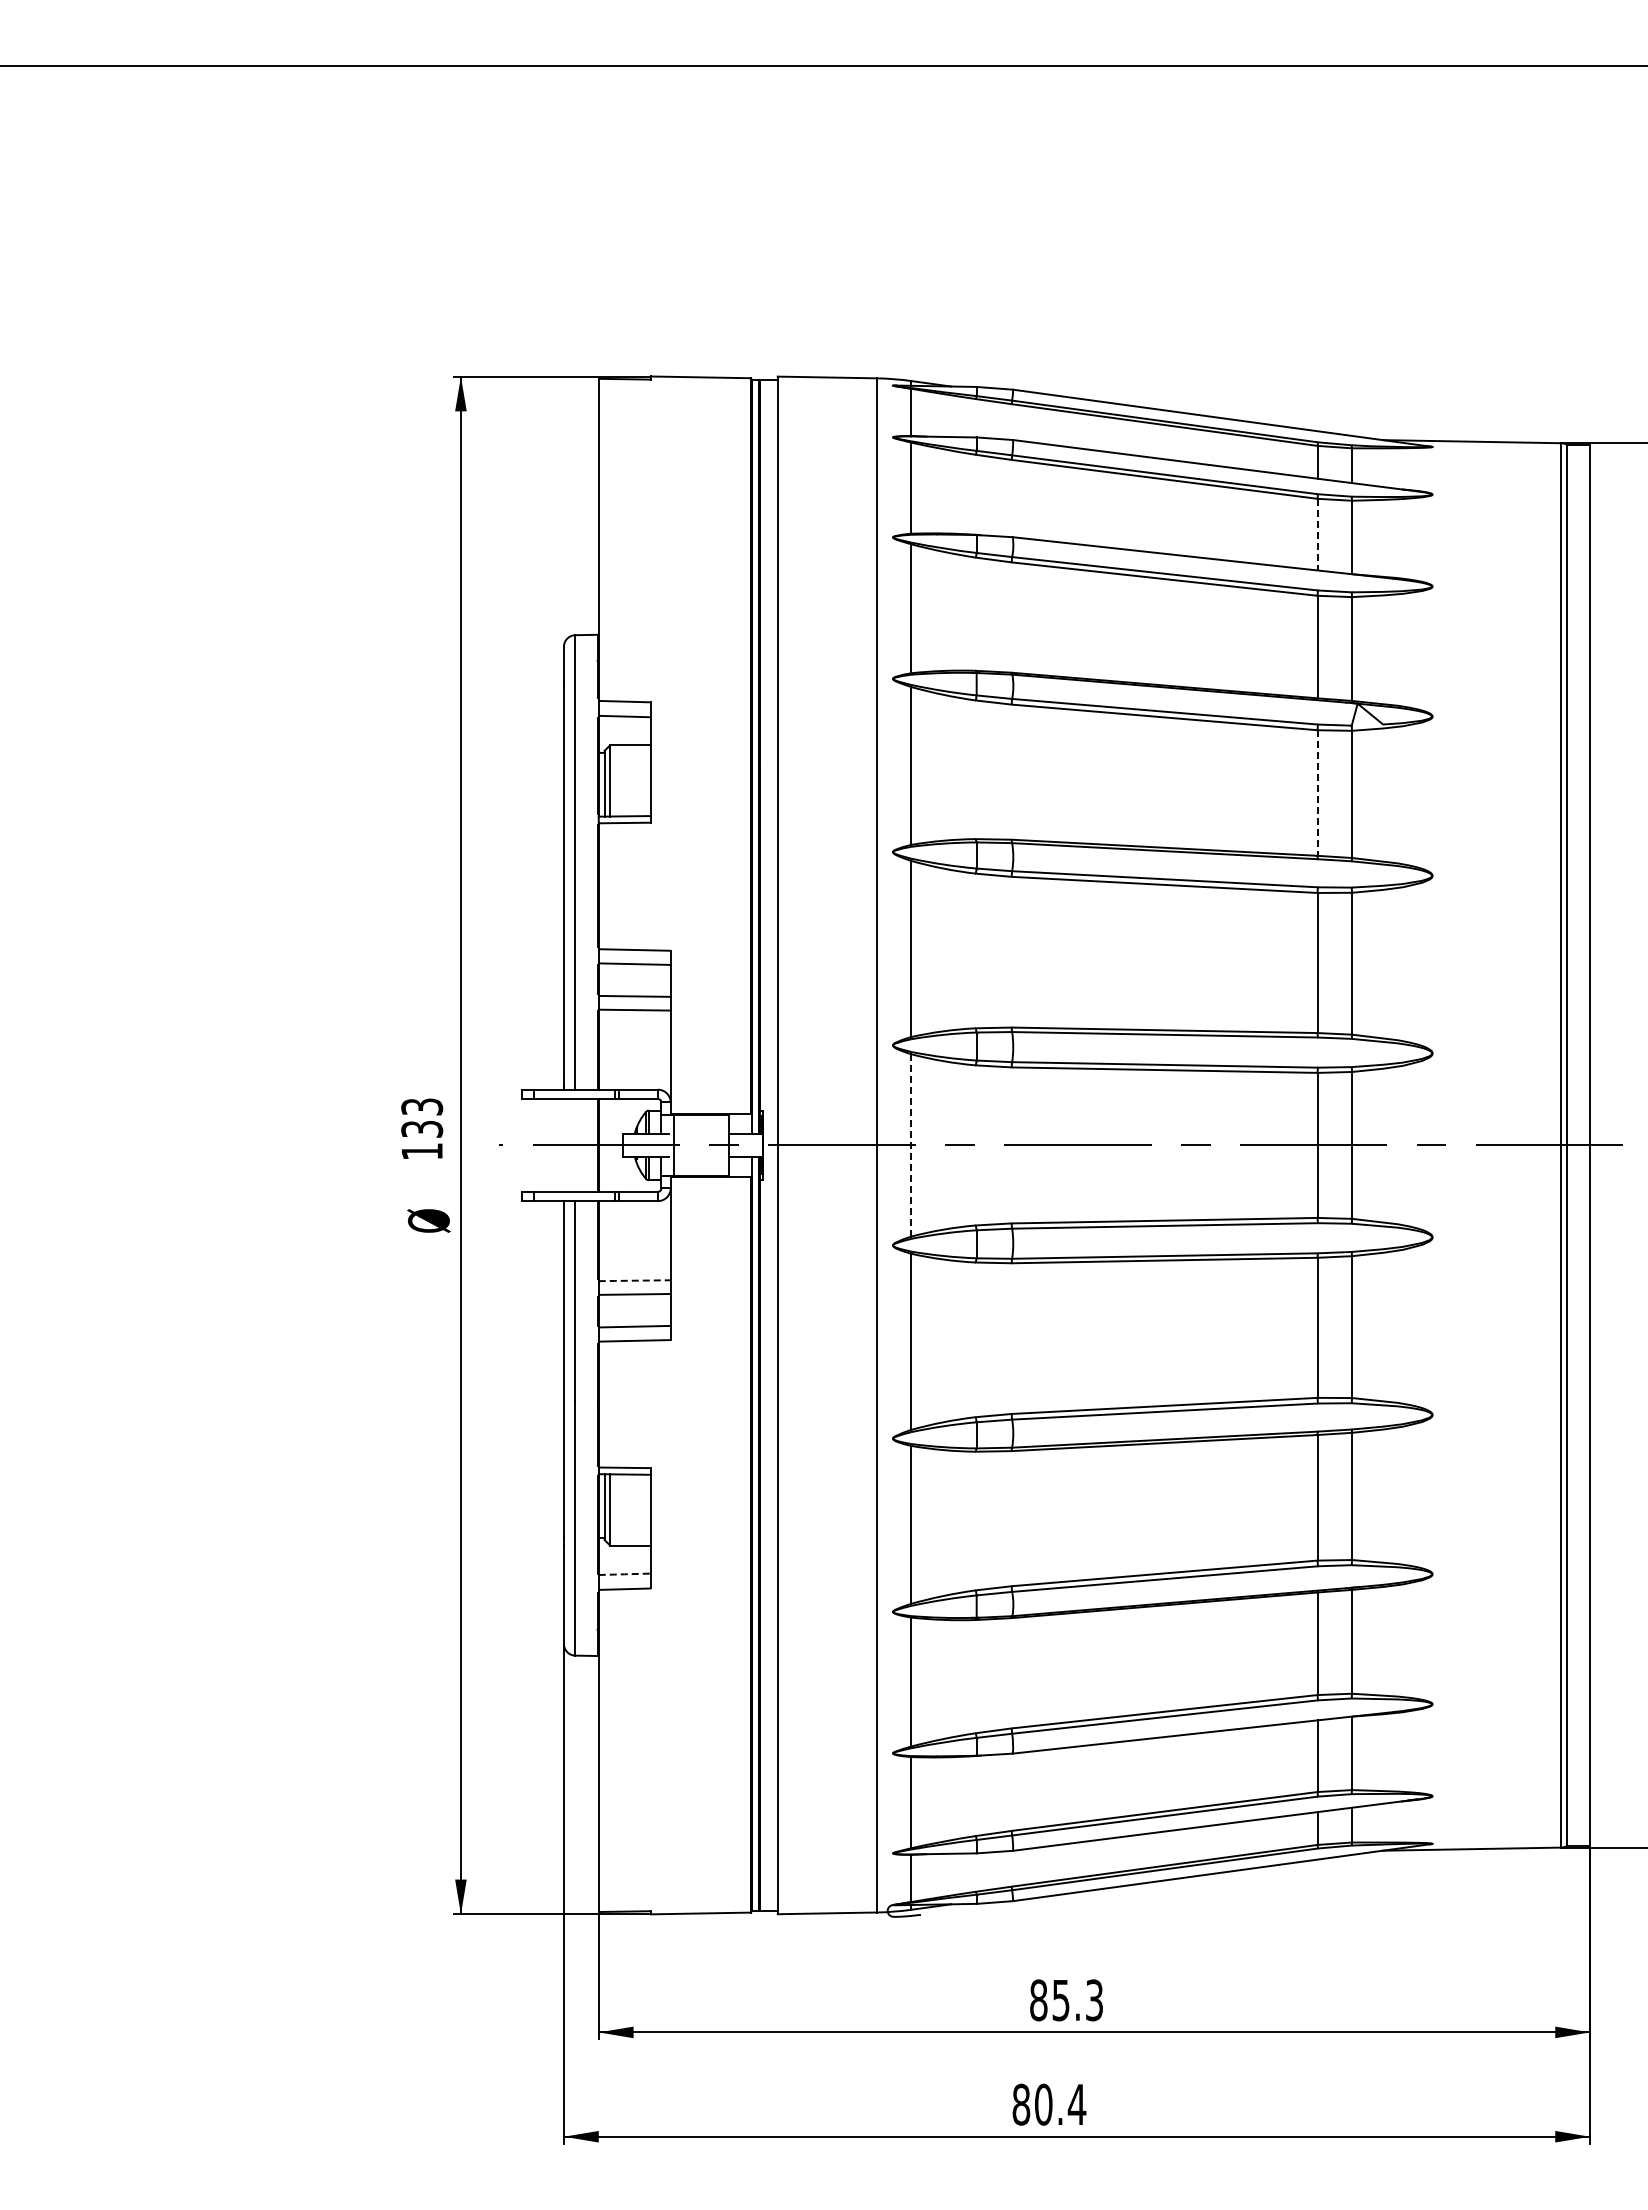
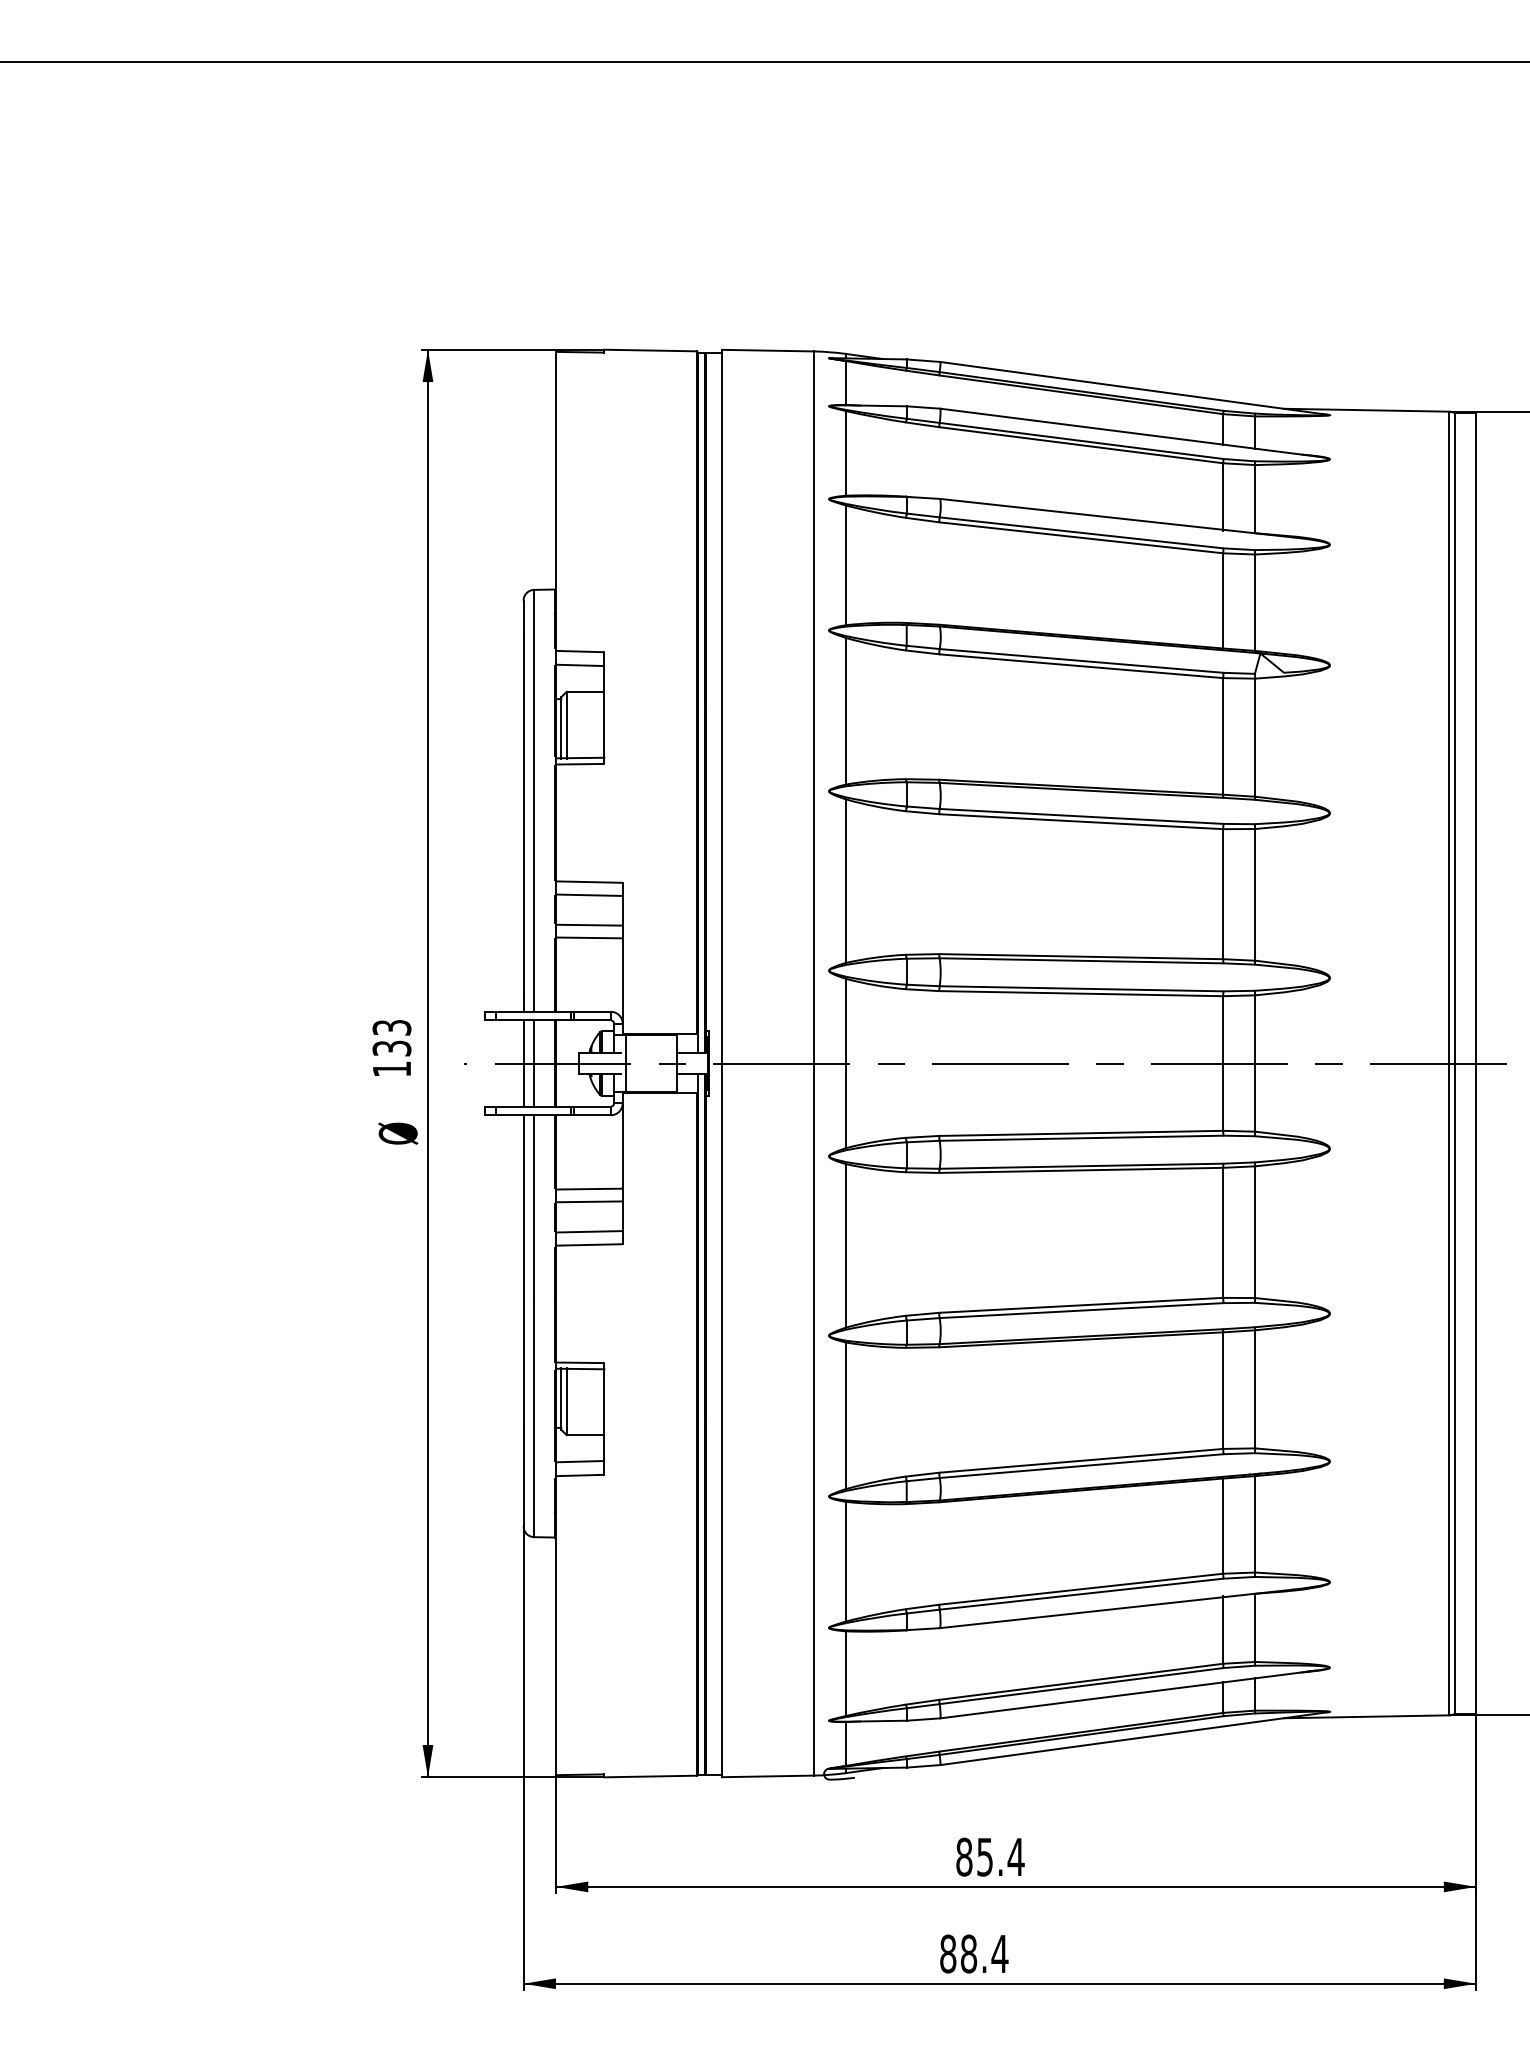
line: (1317, 535) -> (1223, 497), dashed -> solid
line: (1317, 793) -> (1223, 736), dashed -> solid
line: (563, 1145) -> (523, 1063), added
line: (575, 1145) -> (534, 1063), added
line: (910, 1145) -> (845, 1063), dashed -> solid
line: (633, 1280) -> (588, 1188), dashed -> solid
line: (624, 1574) -> (579, 1461), dashed -> solid
text: (1094, 2000) -> (1016, 1857), 85.3 -> 85.4
text: (1043, 2104) -> (968, 1953), 80.4 -> 88.4

